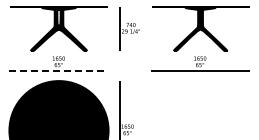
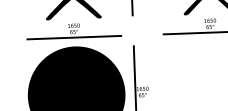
line: (58, 70) -> (74, 37), dashed -> solid

